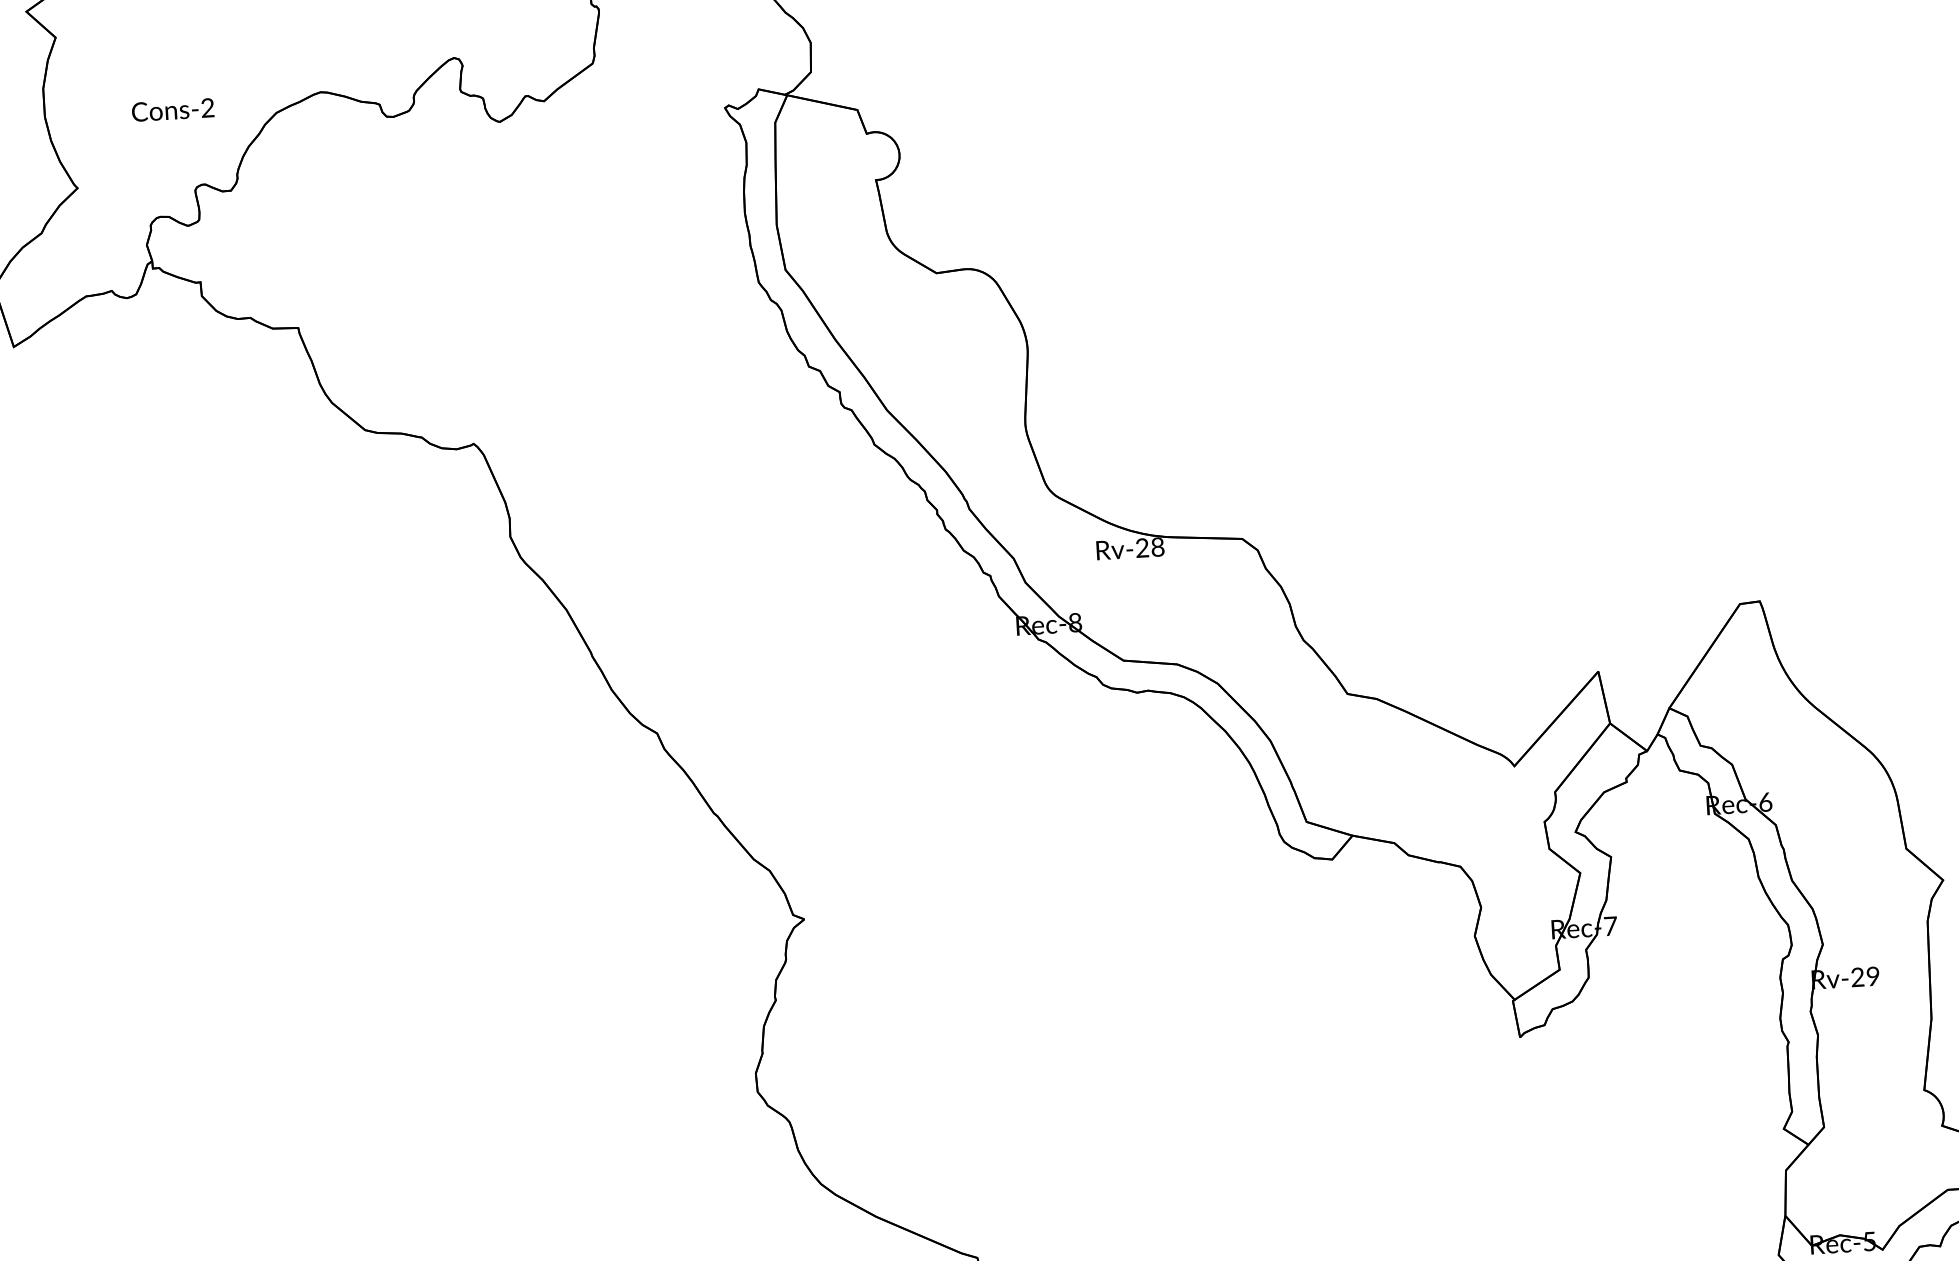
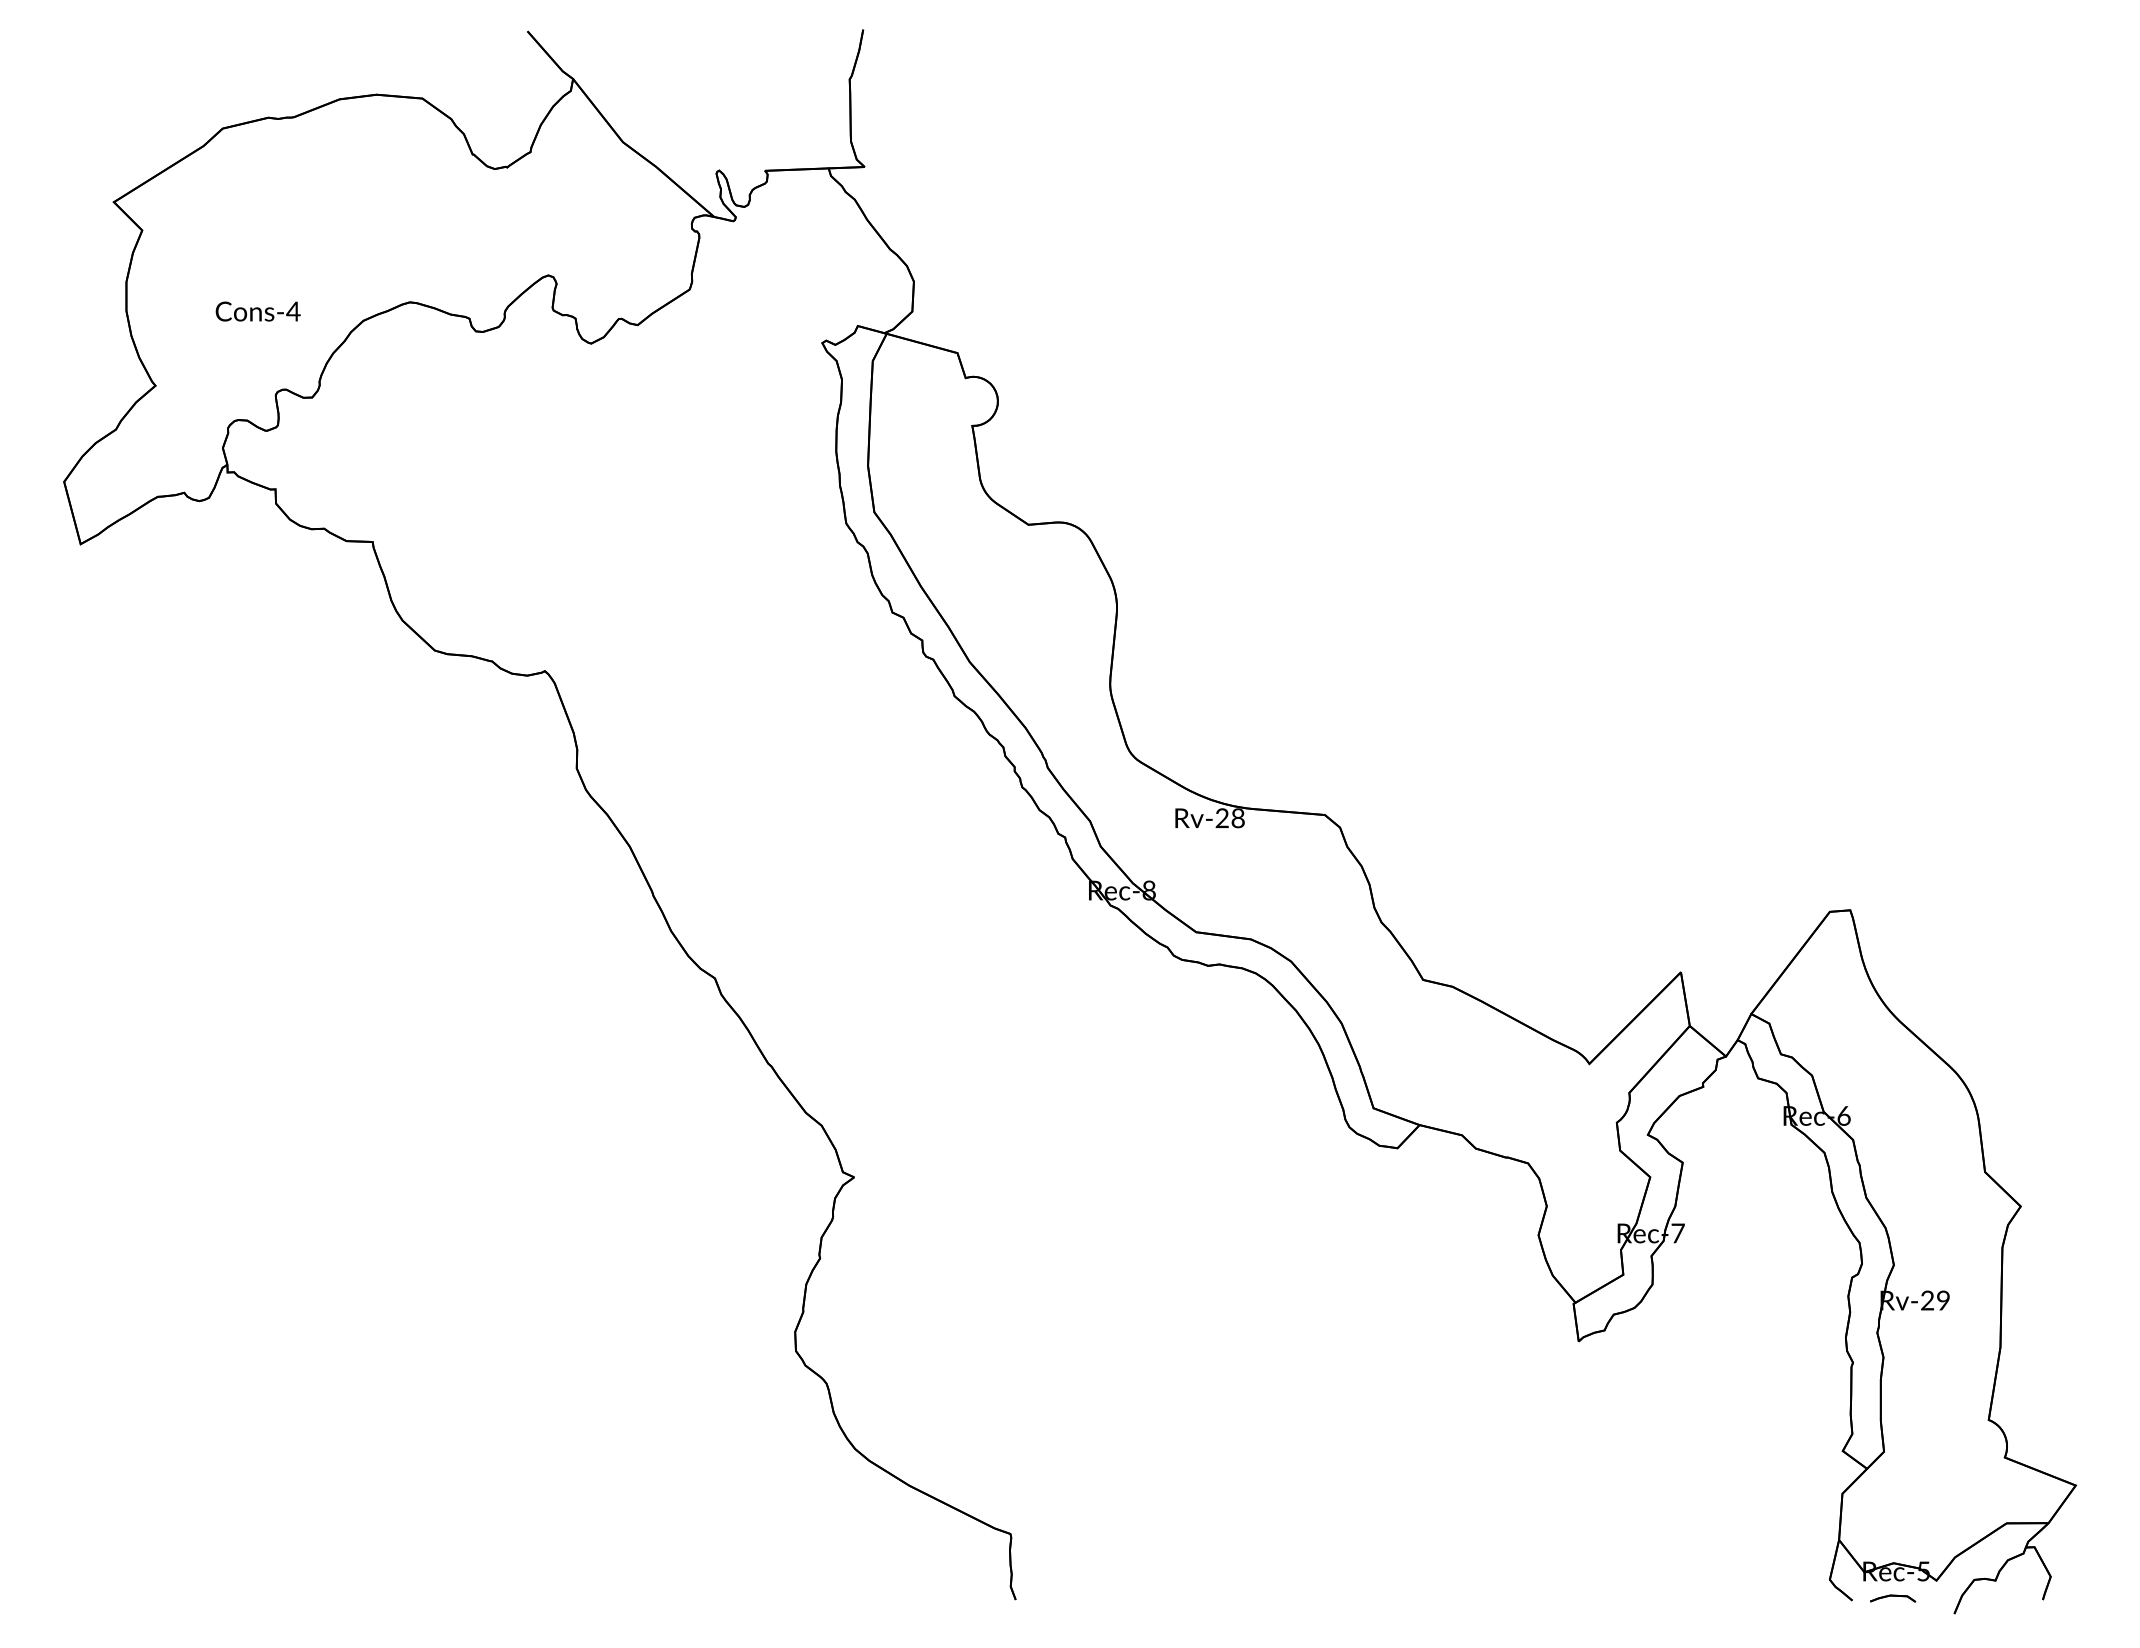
text: (207, 107) -> (293, 311), Cons-2 -> Cons-4

